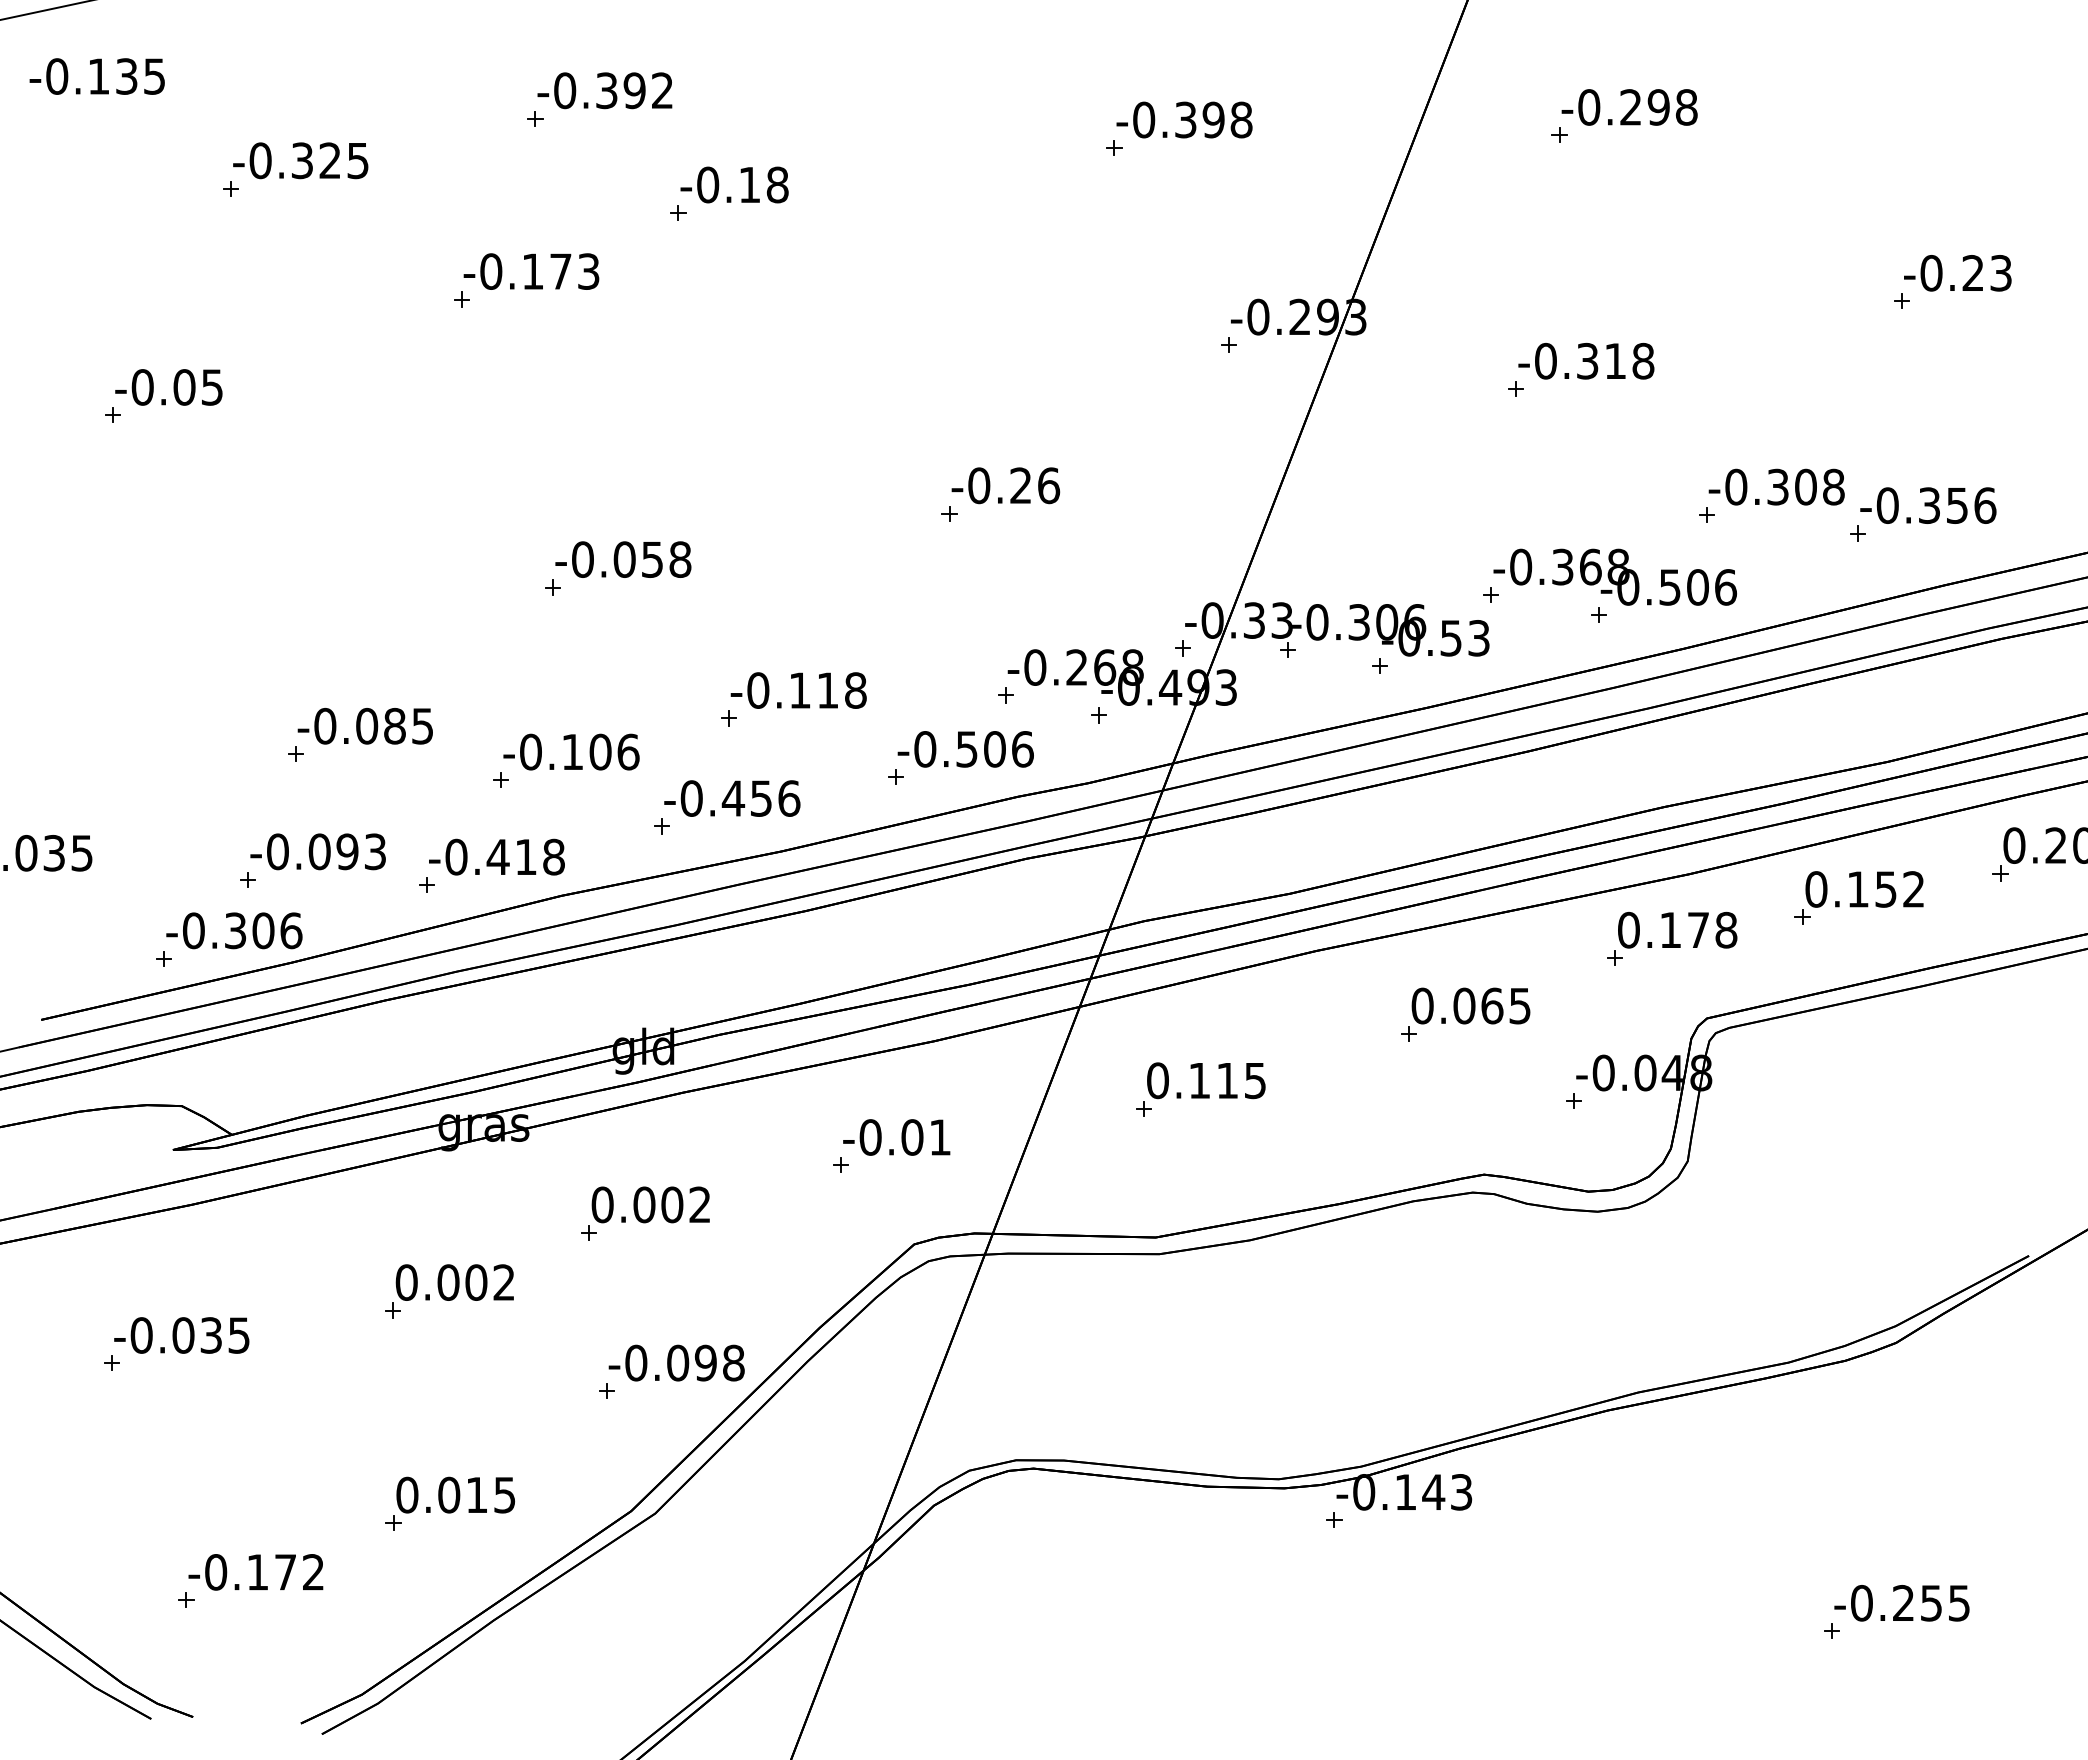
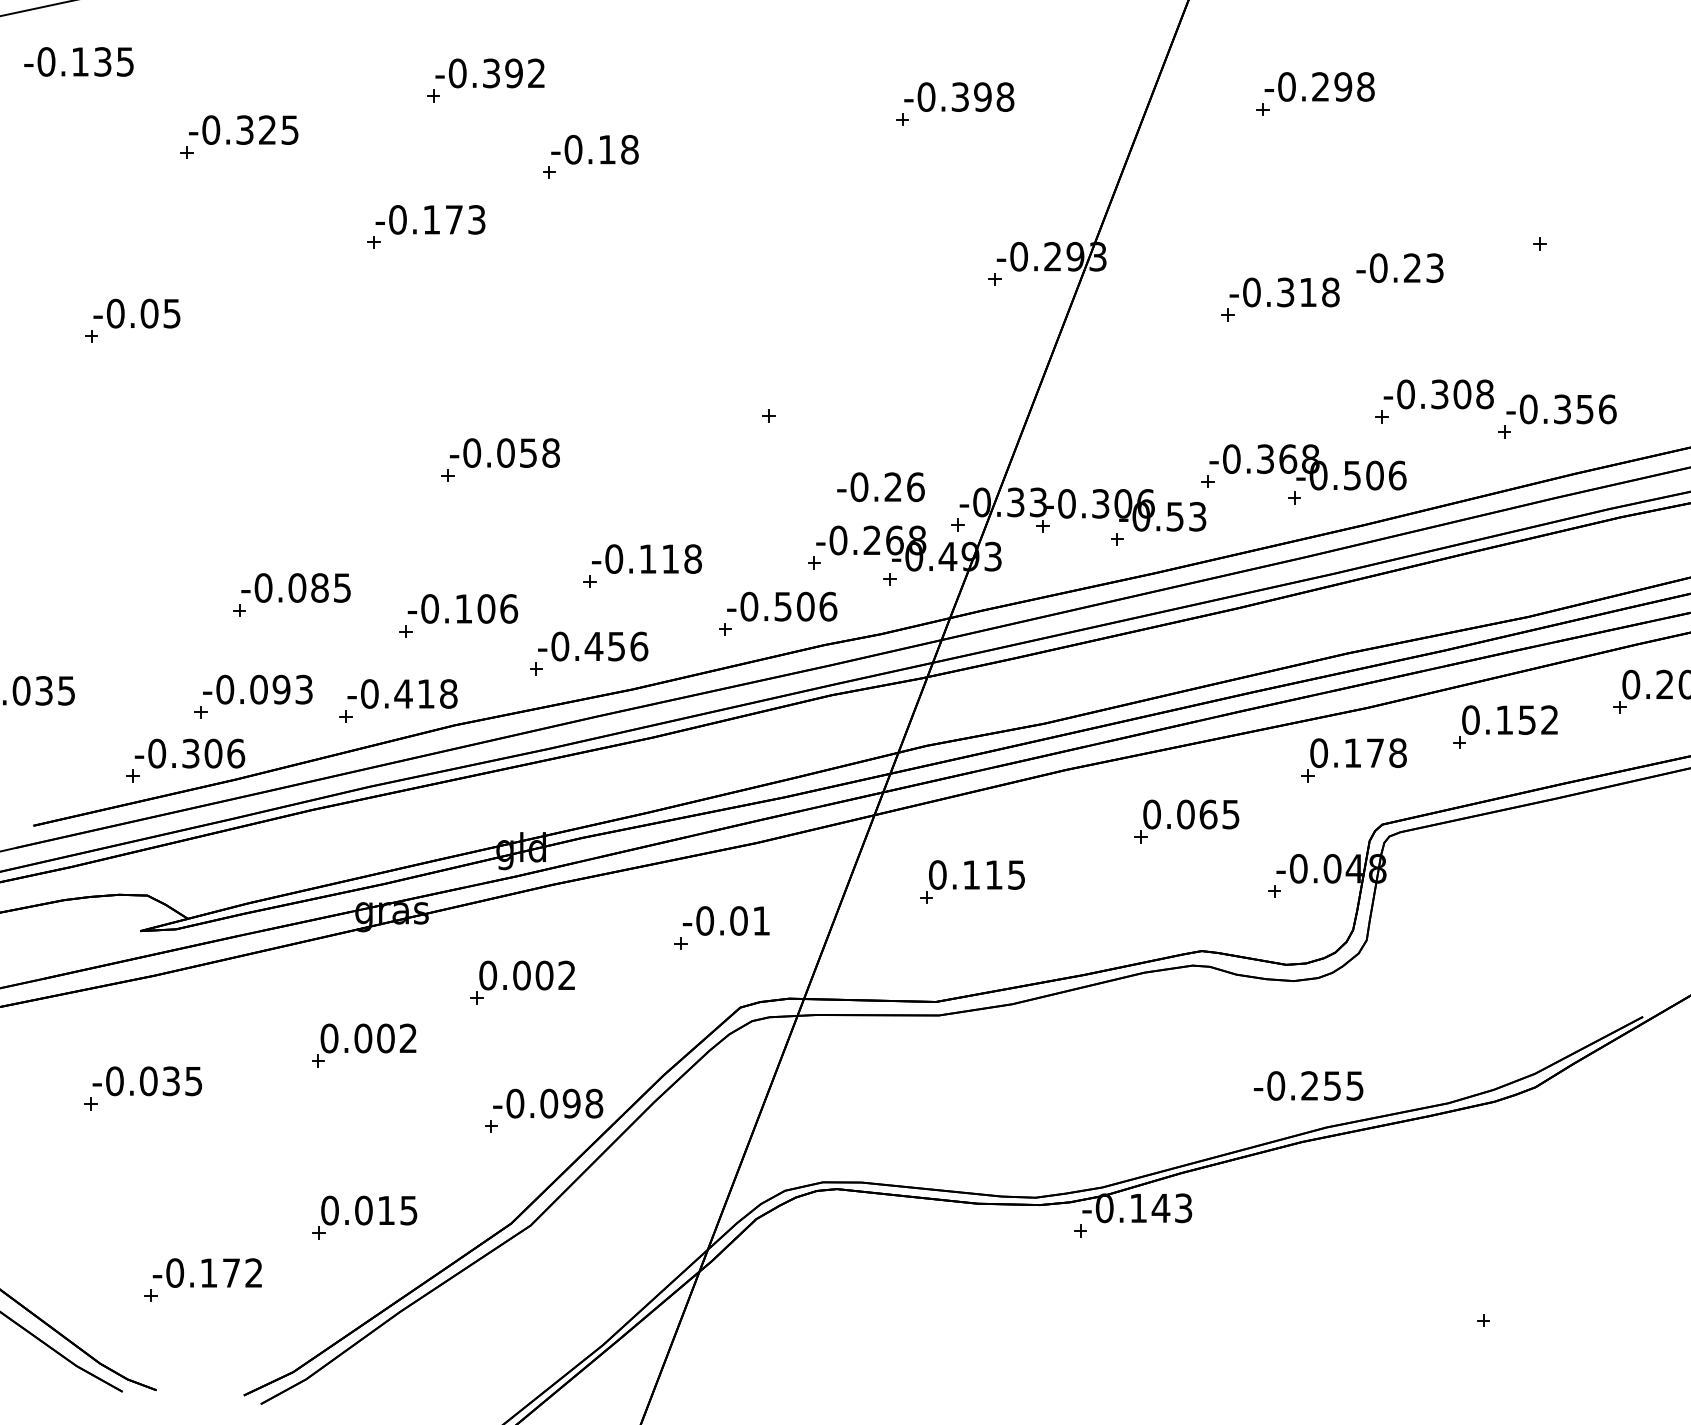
text: (1957, 273) -> (1399, 268), moved
text: (1005, 485) -> (880, 486), moved
text: (1901, 1603) -> (1308, 1086), moved

